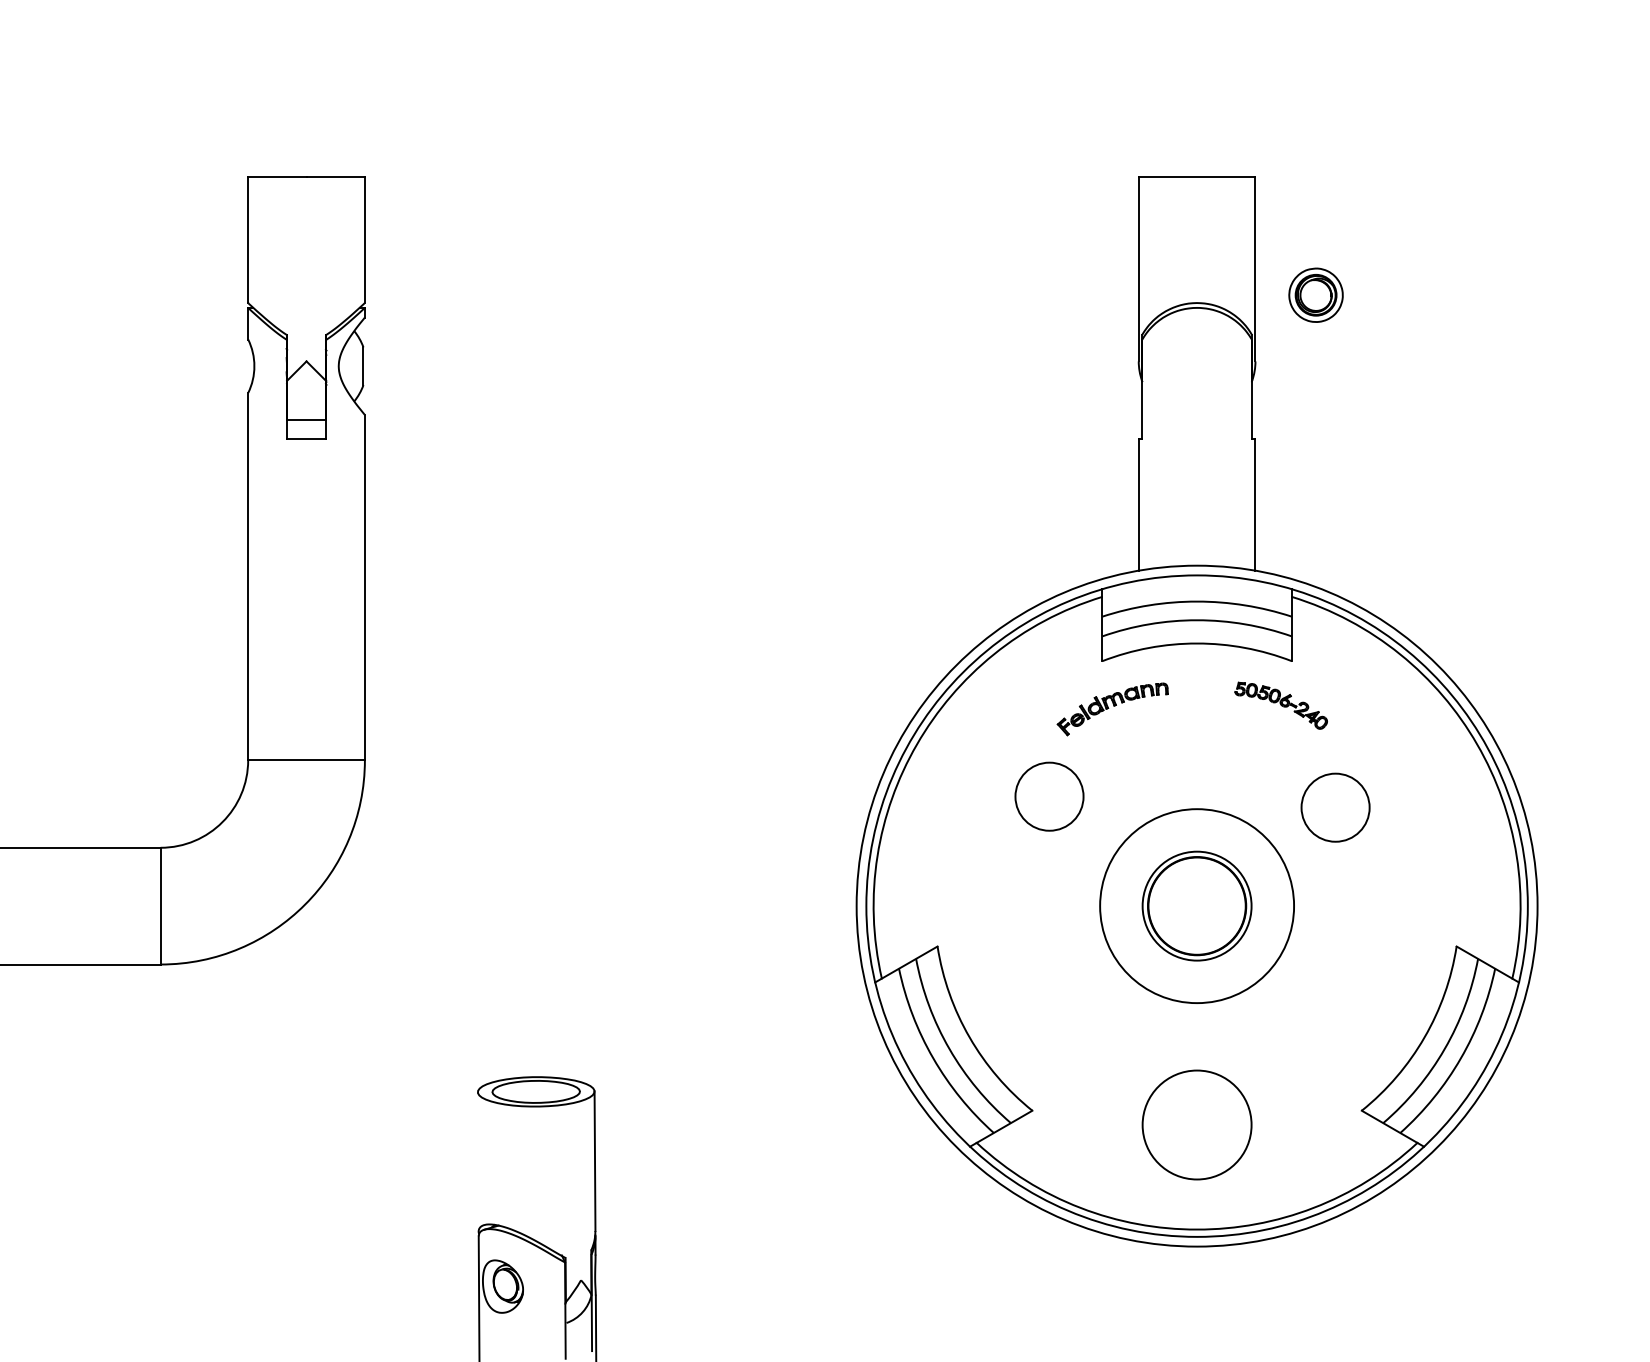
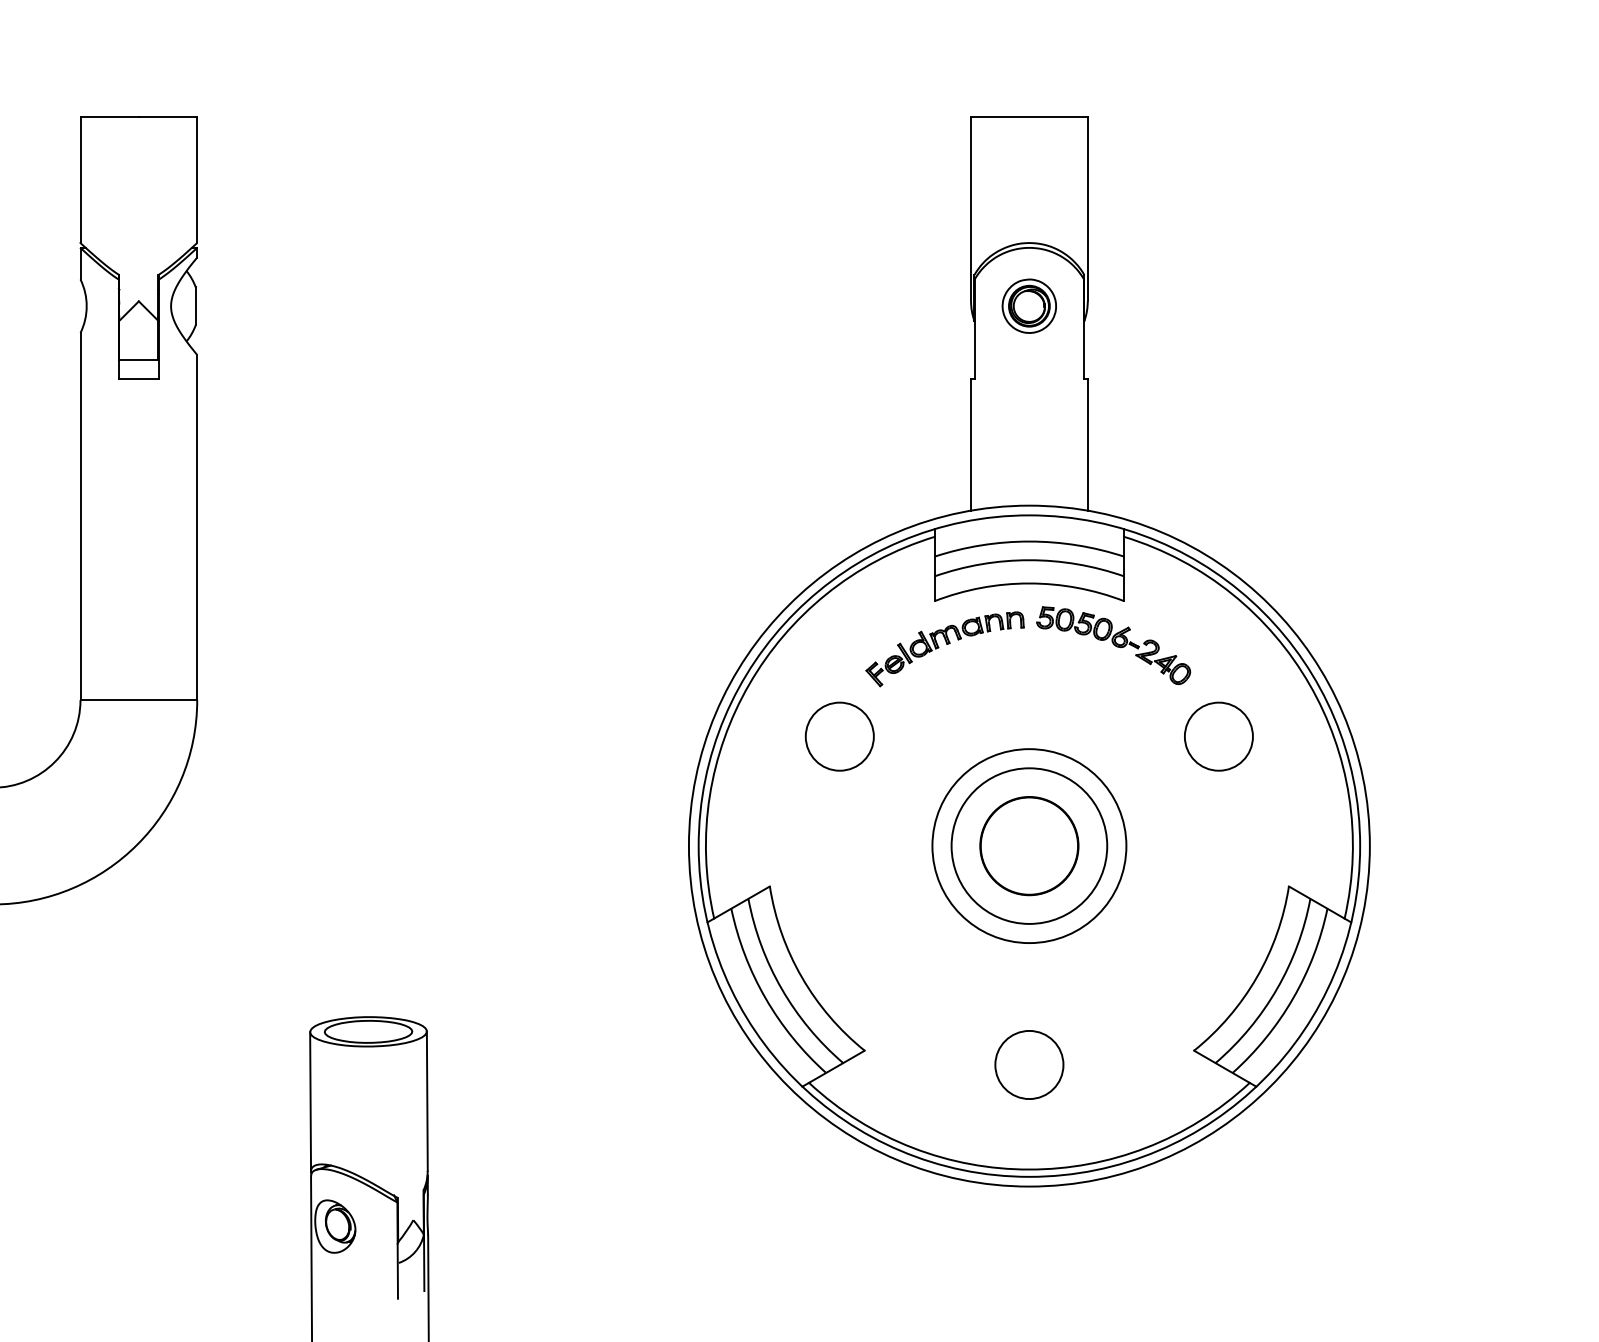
part: (1315, 294) -> (1028, 305), moved
part: (1280, 705) -> (1112, 645), size x1.67
part: (1112, 709) -> (944, 649), size x1.43
circle: (1049, 796) -> (839, 736), moved
circle: (1335, 807) -> (1218, 736), moved
circle: (1196, 905) -> (1028, 845), size x1.43
circle: (1197, 1124) -> (1029, 1064), size x0.62
line: (477, 1161) -> (309, 1101), added

